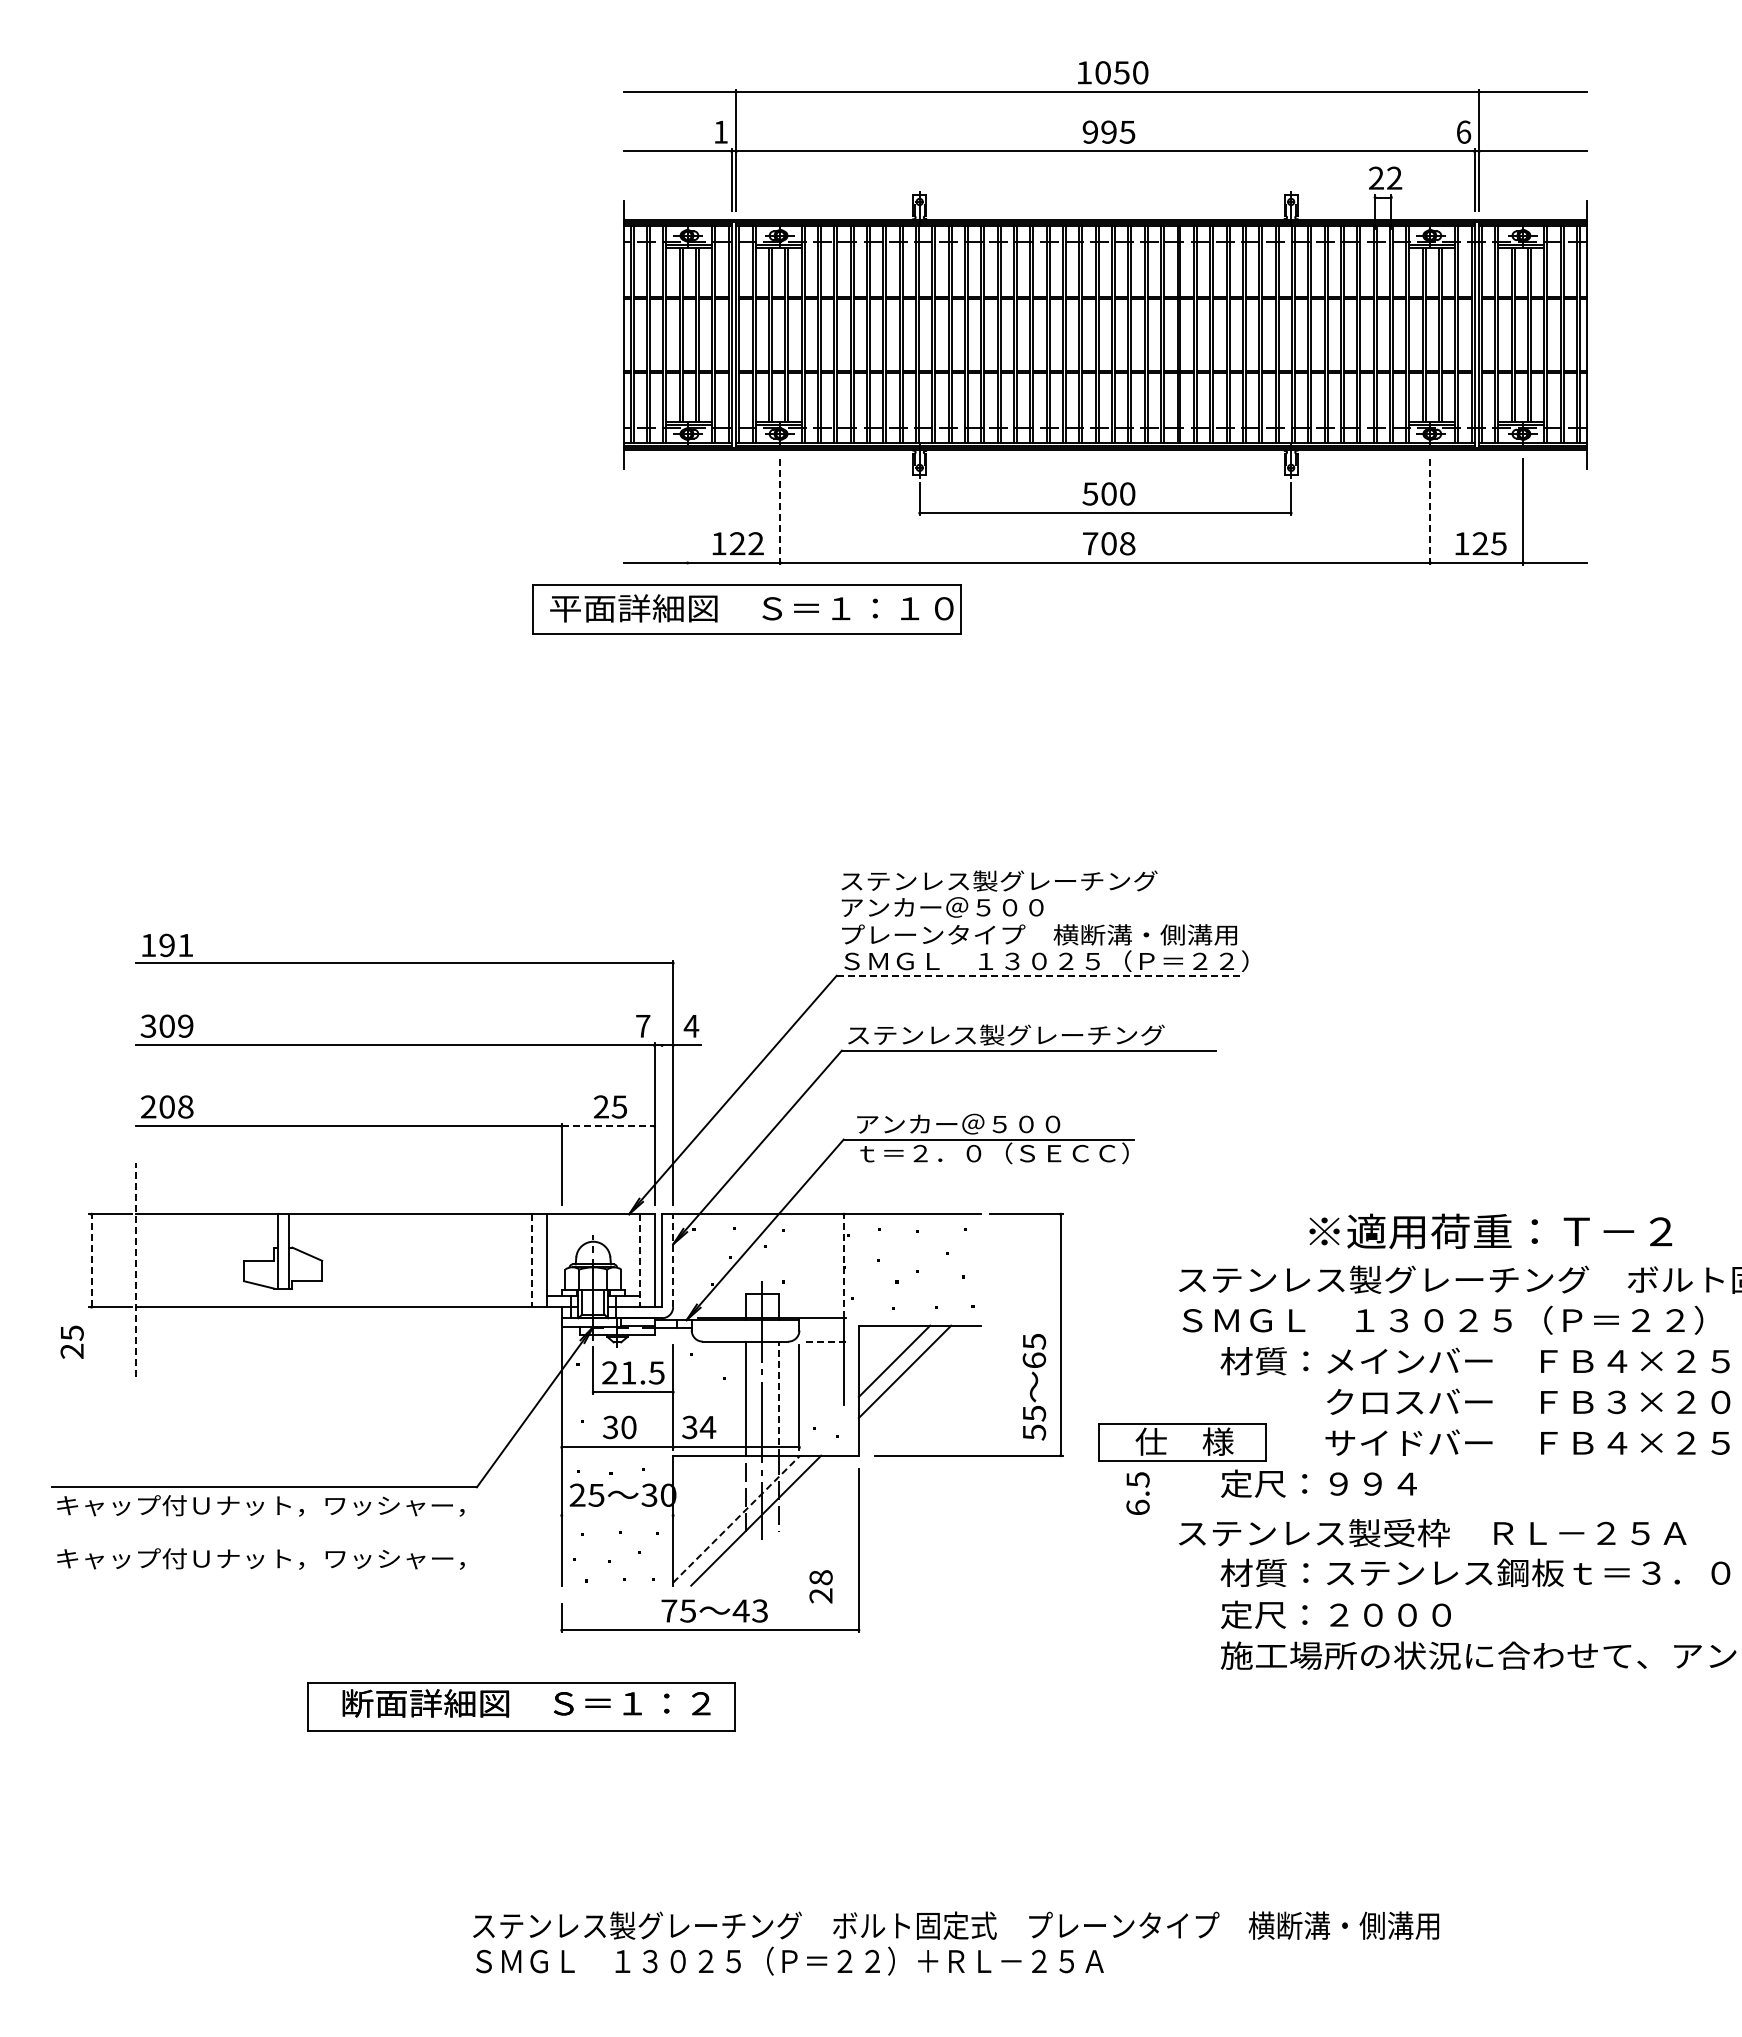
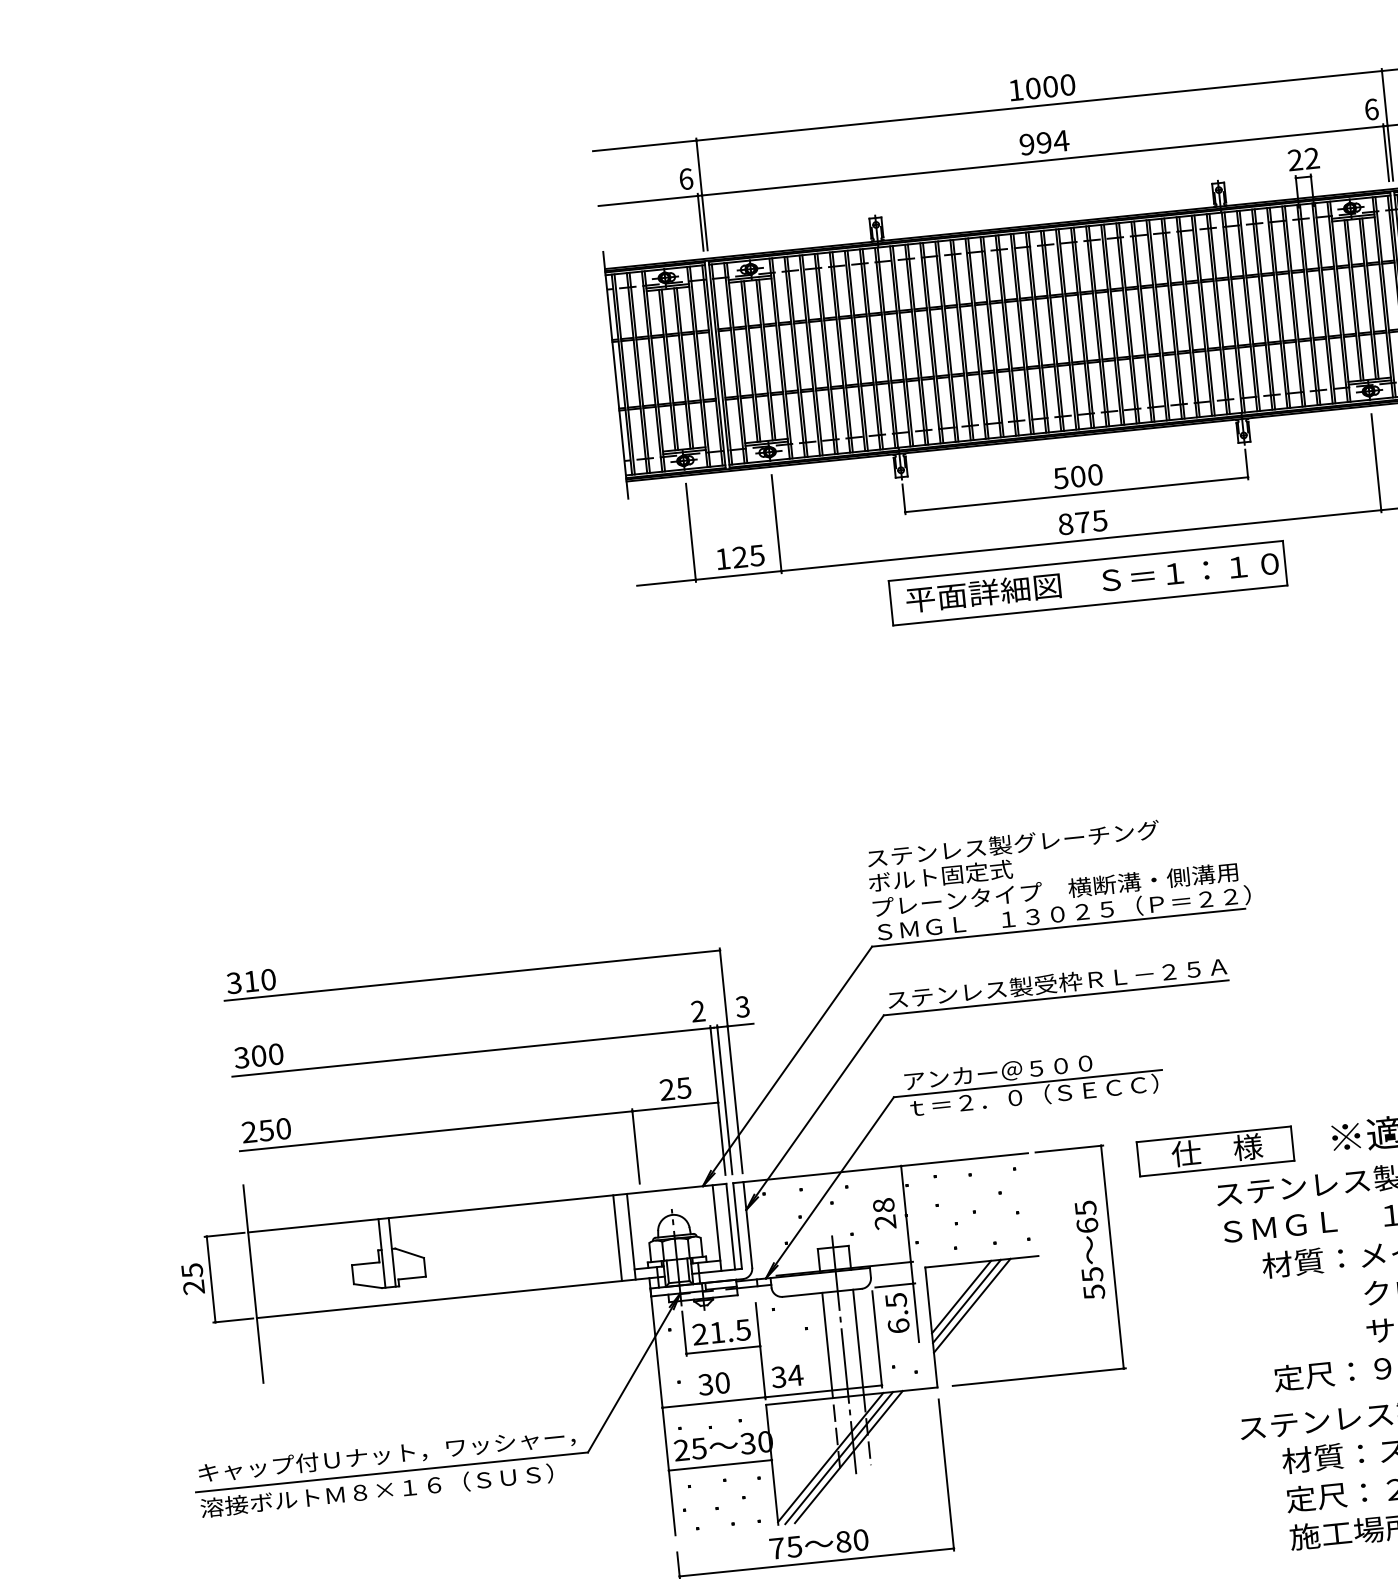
text: (1121, 72) -> (1050, 86), 1050 -> 1000
text: (721, 131) -> (686, 178), 1 -> 6
text: (1127, 132) -> (1061, 141), 995 -> 994
line: (687, 511) -> (690, 532), added
line: (780, 512) -> (776, 524), dashed -> solid
line: (1430, 512) -> (1376, 463), dashed -> solid
text: (755, 543) -> (756, 555), 122 -> 125
text: (1108, 543) -> (1082, 522), 708 -> 875
part: (746, 609) -> (1087, 583), moved
text: (941, 907) -> (962, 873), アンカー＠５００ -> ボルト固定式
text: (166, 945) -> (250, 981), 191 -> 310
line: (1039, 975) -> (1059, 927), dashed -> solid
text: (185, 1025) -> (275, 1053), 309 -> 300
text: (643, 1025) -> (698, 1010), 7 -> 2
text: (691, 1025) -> (742, 1006), 4 -> 3
text: (1110, 1034) -> (1130, 975), ステンレス製グレーチング -> ステンレス製受枠ＲＬ－２５Ａ
text: (176, 1106) -> (275, 1129), 208 -> 250
line: (662, 1123) -> (725, 1099), added
line: (608, 1126) -> (675, 1107), dashed -> solid
line: (91, 1260) -> (211, 1279), dashed -> solid
line: (673, 1260) -> (748, 1224), dashed -> solid
line: (532, 1261) -> (618, 1238), dashed -> solid
line: (639, 1261) -> (716, 1228), dashed -> solid
line: (844, 1266) -> (906, 1214), dashed -> solid
line: (136, 1269) -> (253, 1283), dashed -> solid
text: (71, 1341) -> (192, 1278), moved
line: (824, 1341) -> (895, 1285), dashed -> solid
line: (899, 1366) -> (966, 1301), added
text: (1034, 1387) -> (1090, 1250), moved
line: (779, 1398) -> (858, 1342), dashed -> solid
part: (1182, 1442) -> (1215, 1151), moved
text: (1137, 1493) -> (896, 1313), moved
text: (259, 1505) -> (389, 1489), キャップ付Ｕナット，ワッシャー， -> 溶接ボルトＭ８×１６（ＳＵＳ）
line: (617, 1515) -> (720, 1465), added
line: (736, 1519) -> (830, 1457), dashed -> solid
line: (745, 1520) -> (838, 1457), added
text: (260, 1558) -> (386, 1454), moved
text: (820, 1586) -> (884, 1213), moved
text: (749, 1610) -> (851, 1540), 43 -> 80

